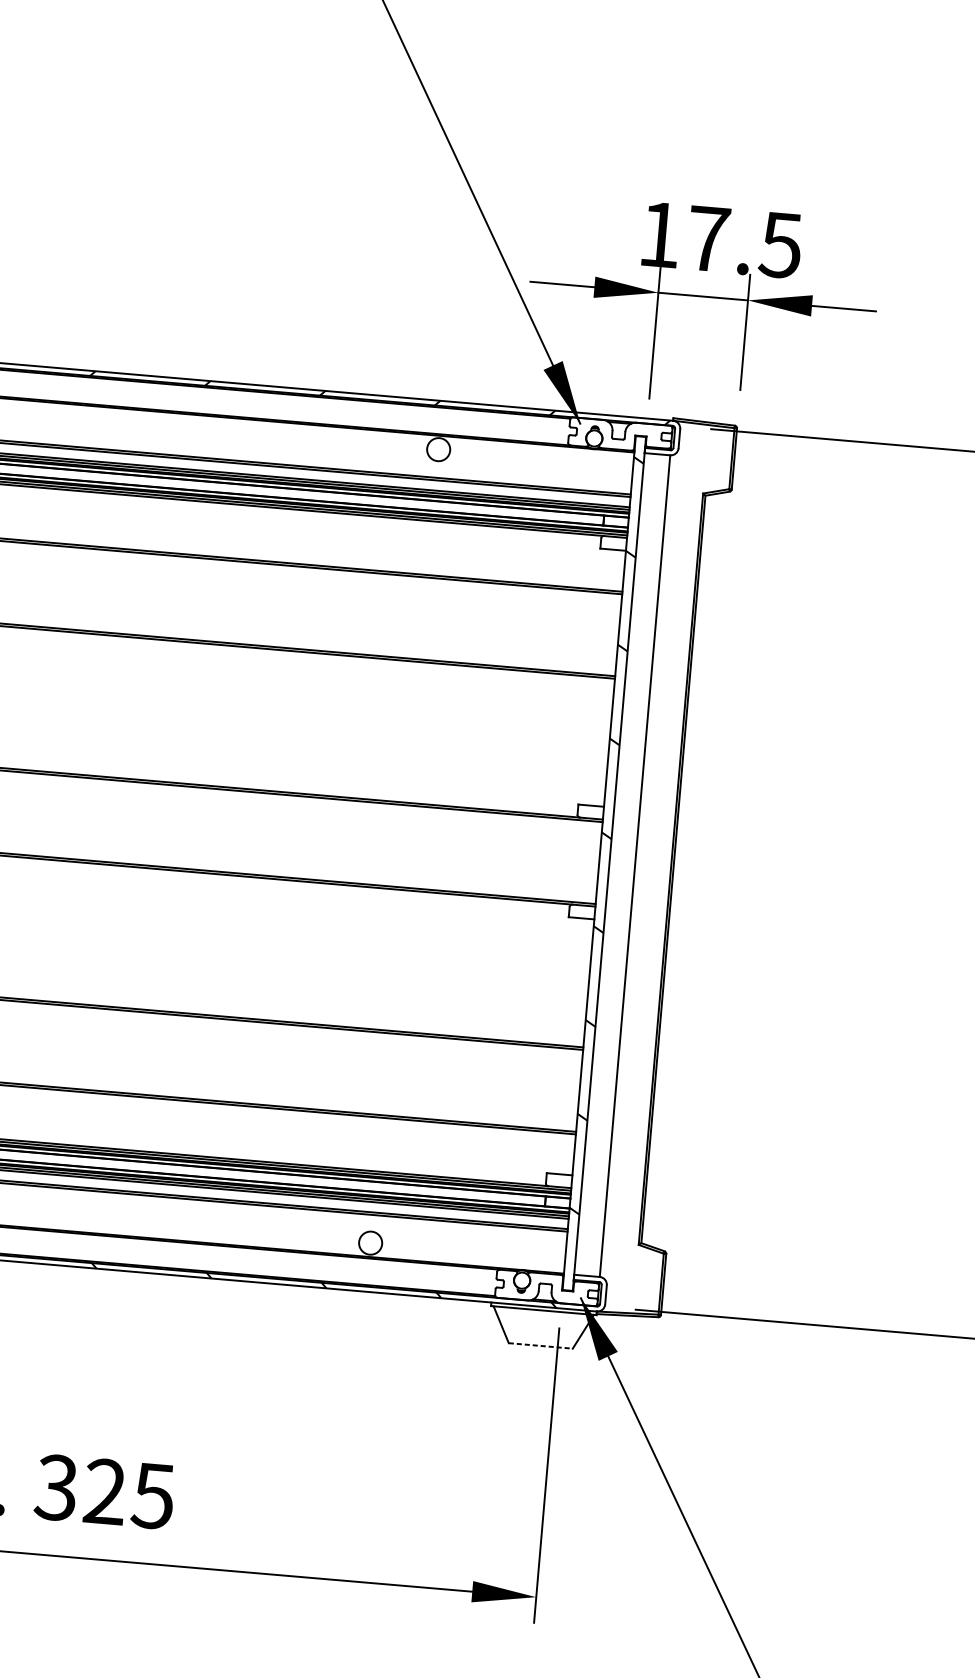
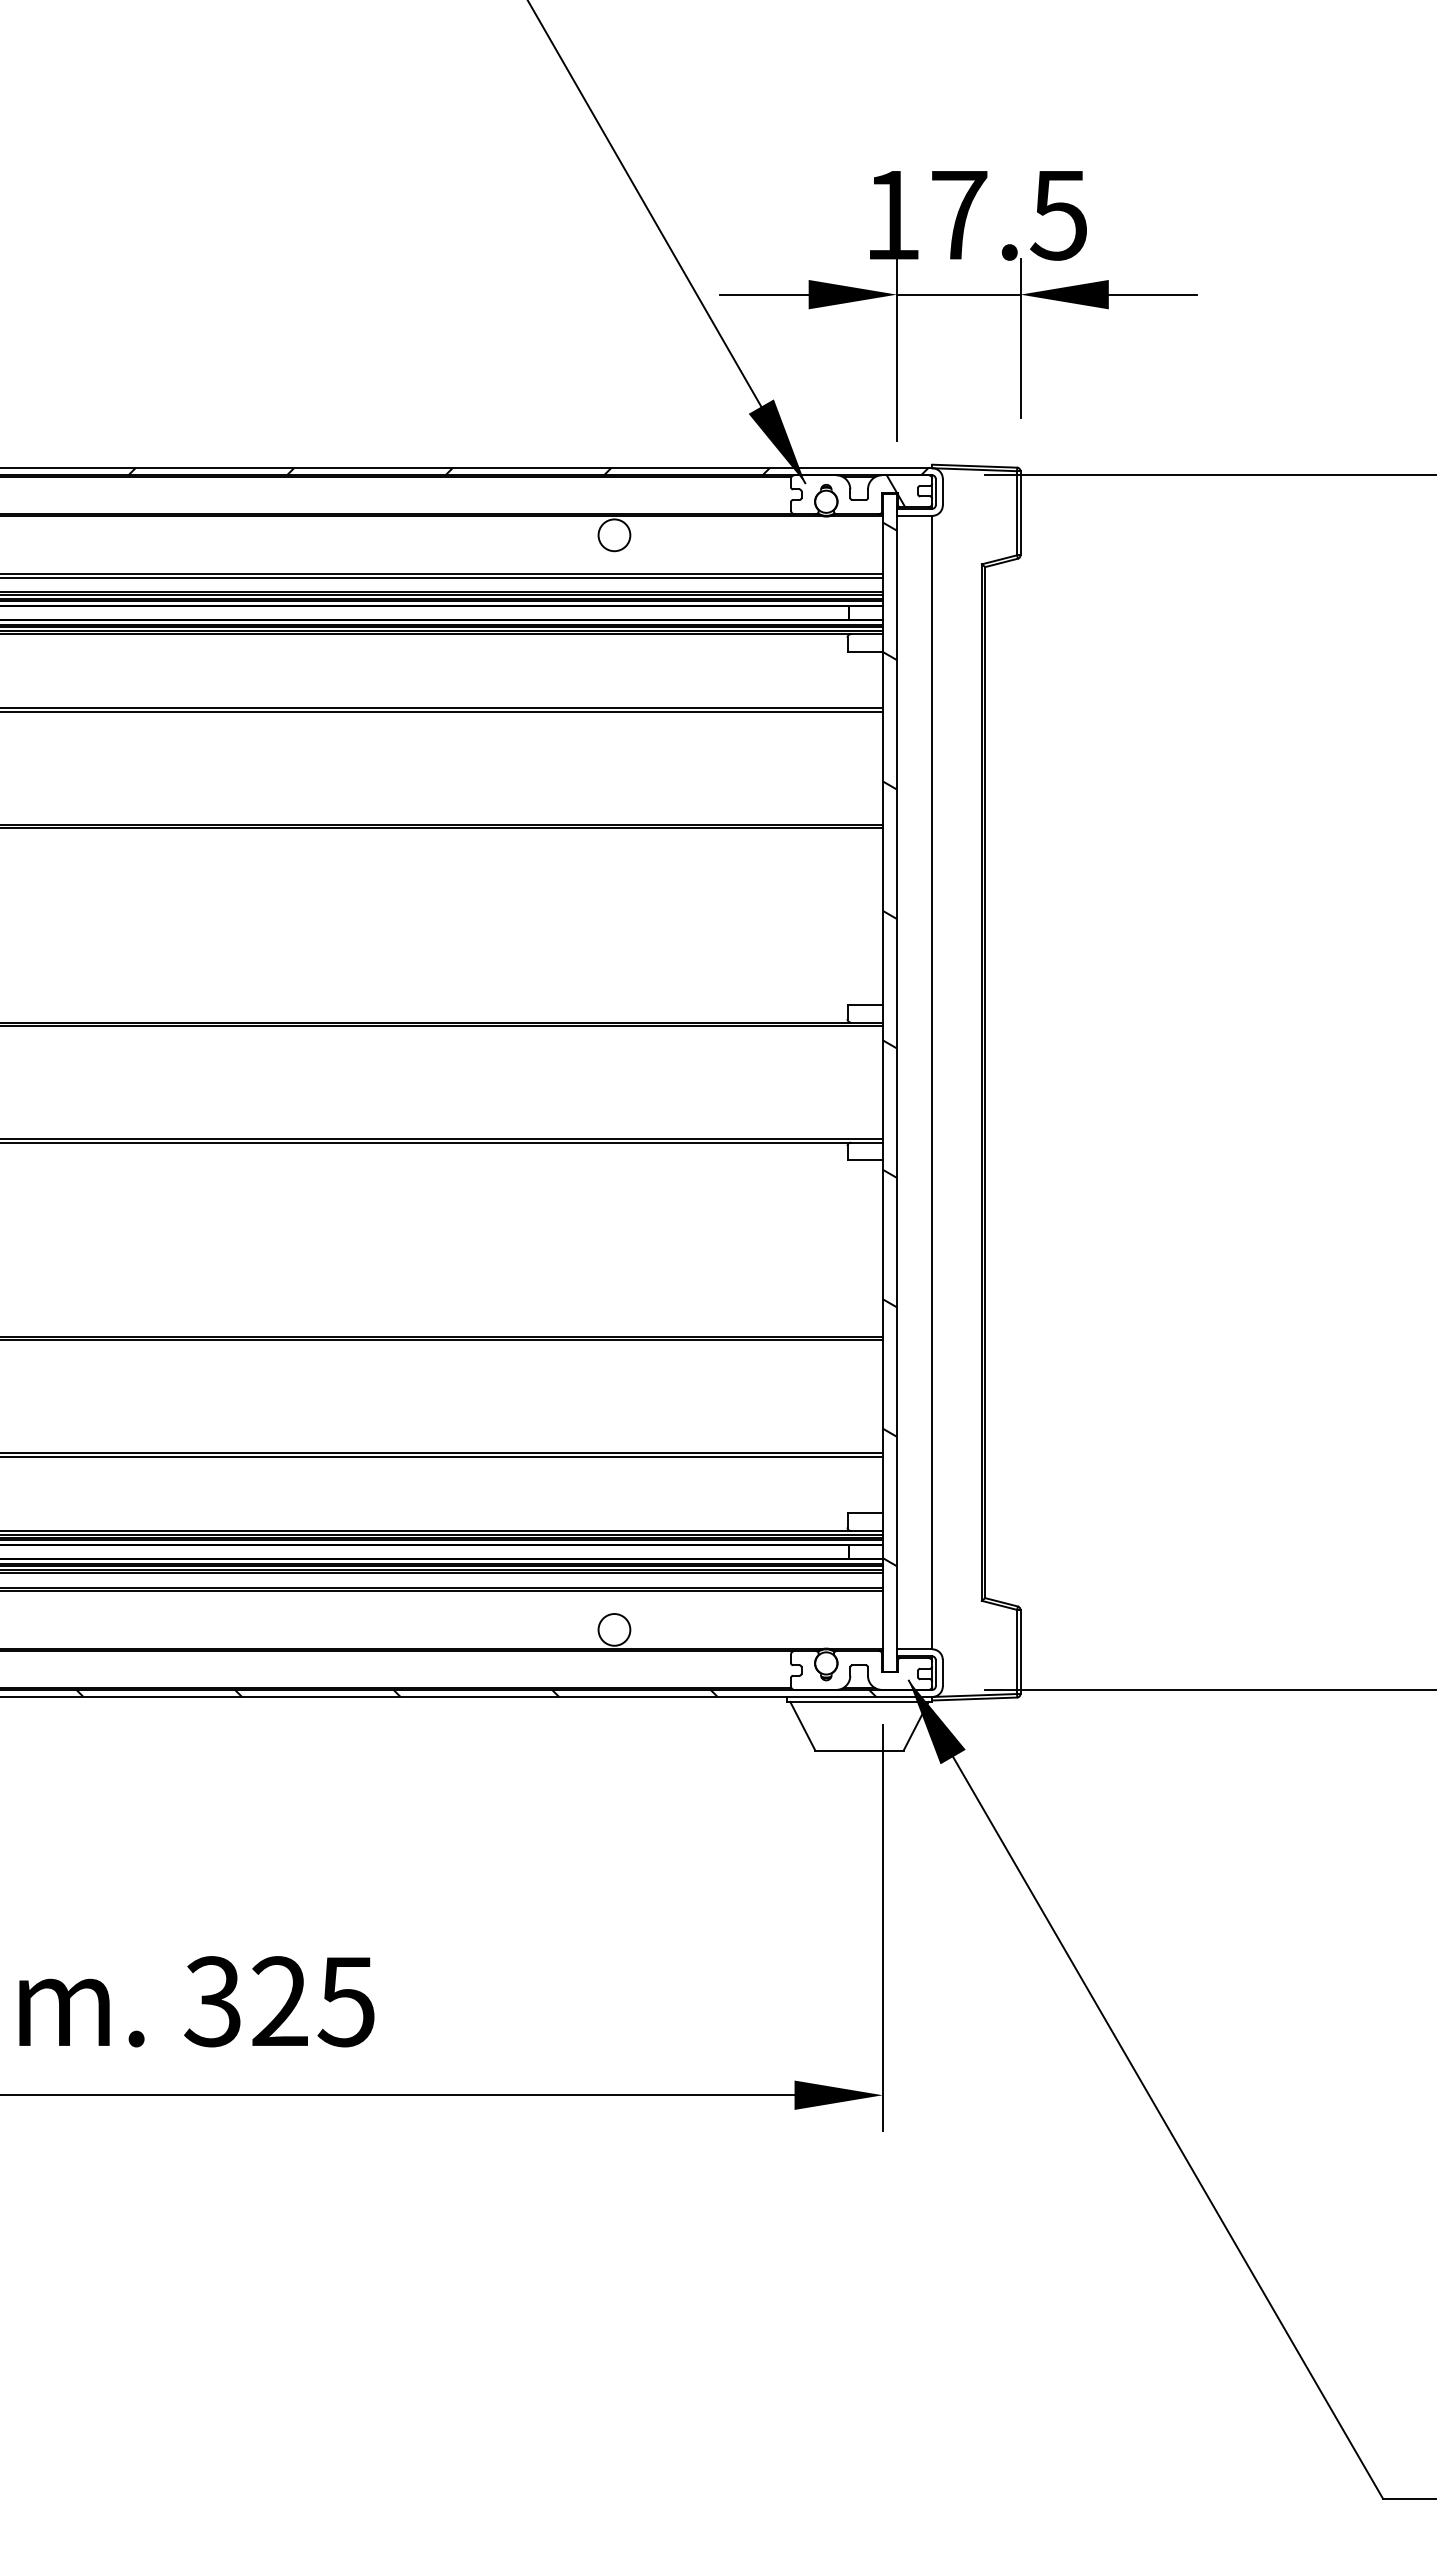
hatch: (645, 435) -> (895, 491), added
line: (541, 1345) -> (860, 1750), dashed -> solid

